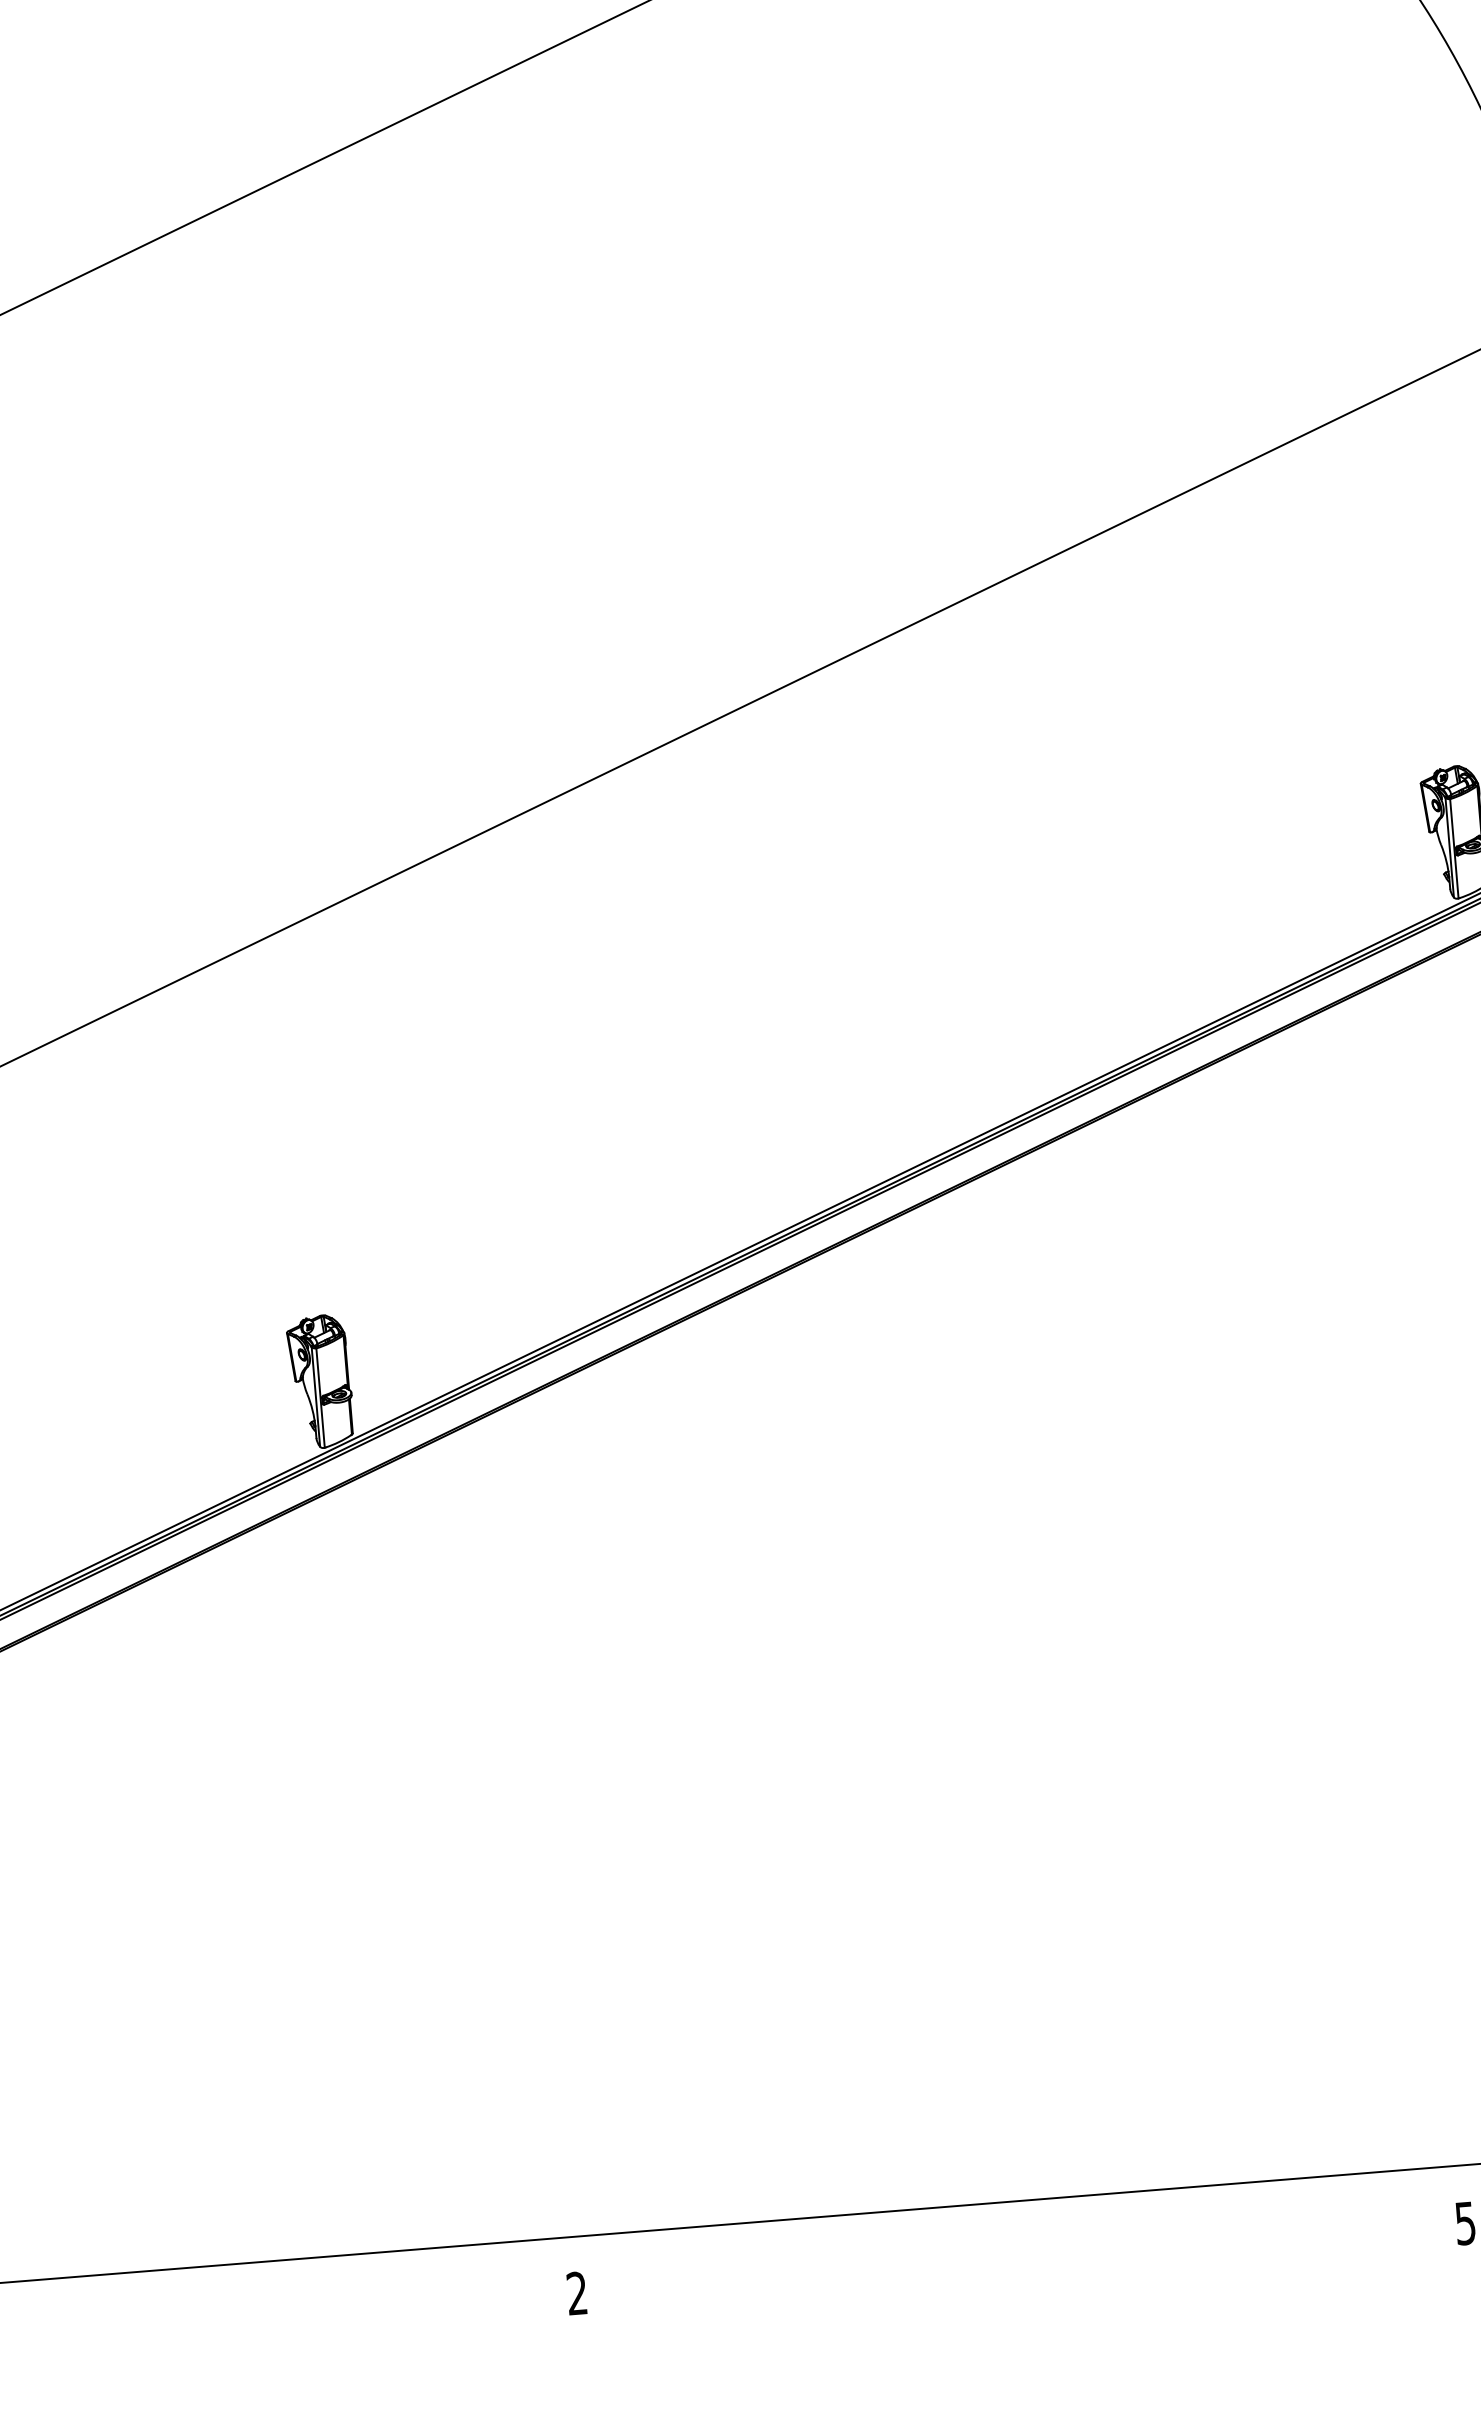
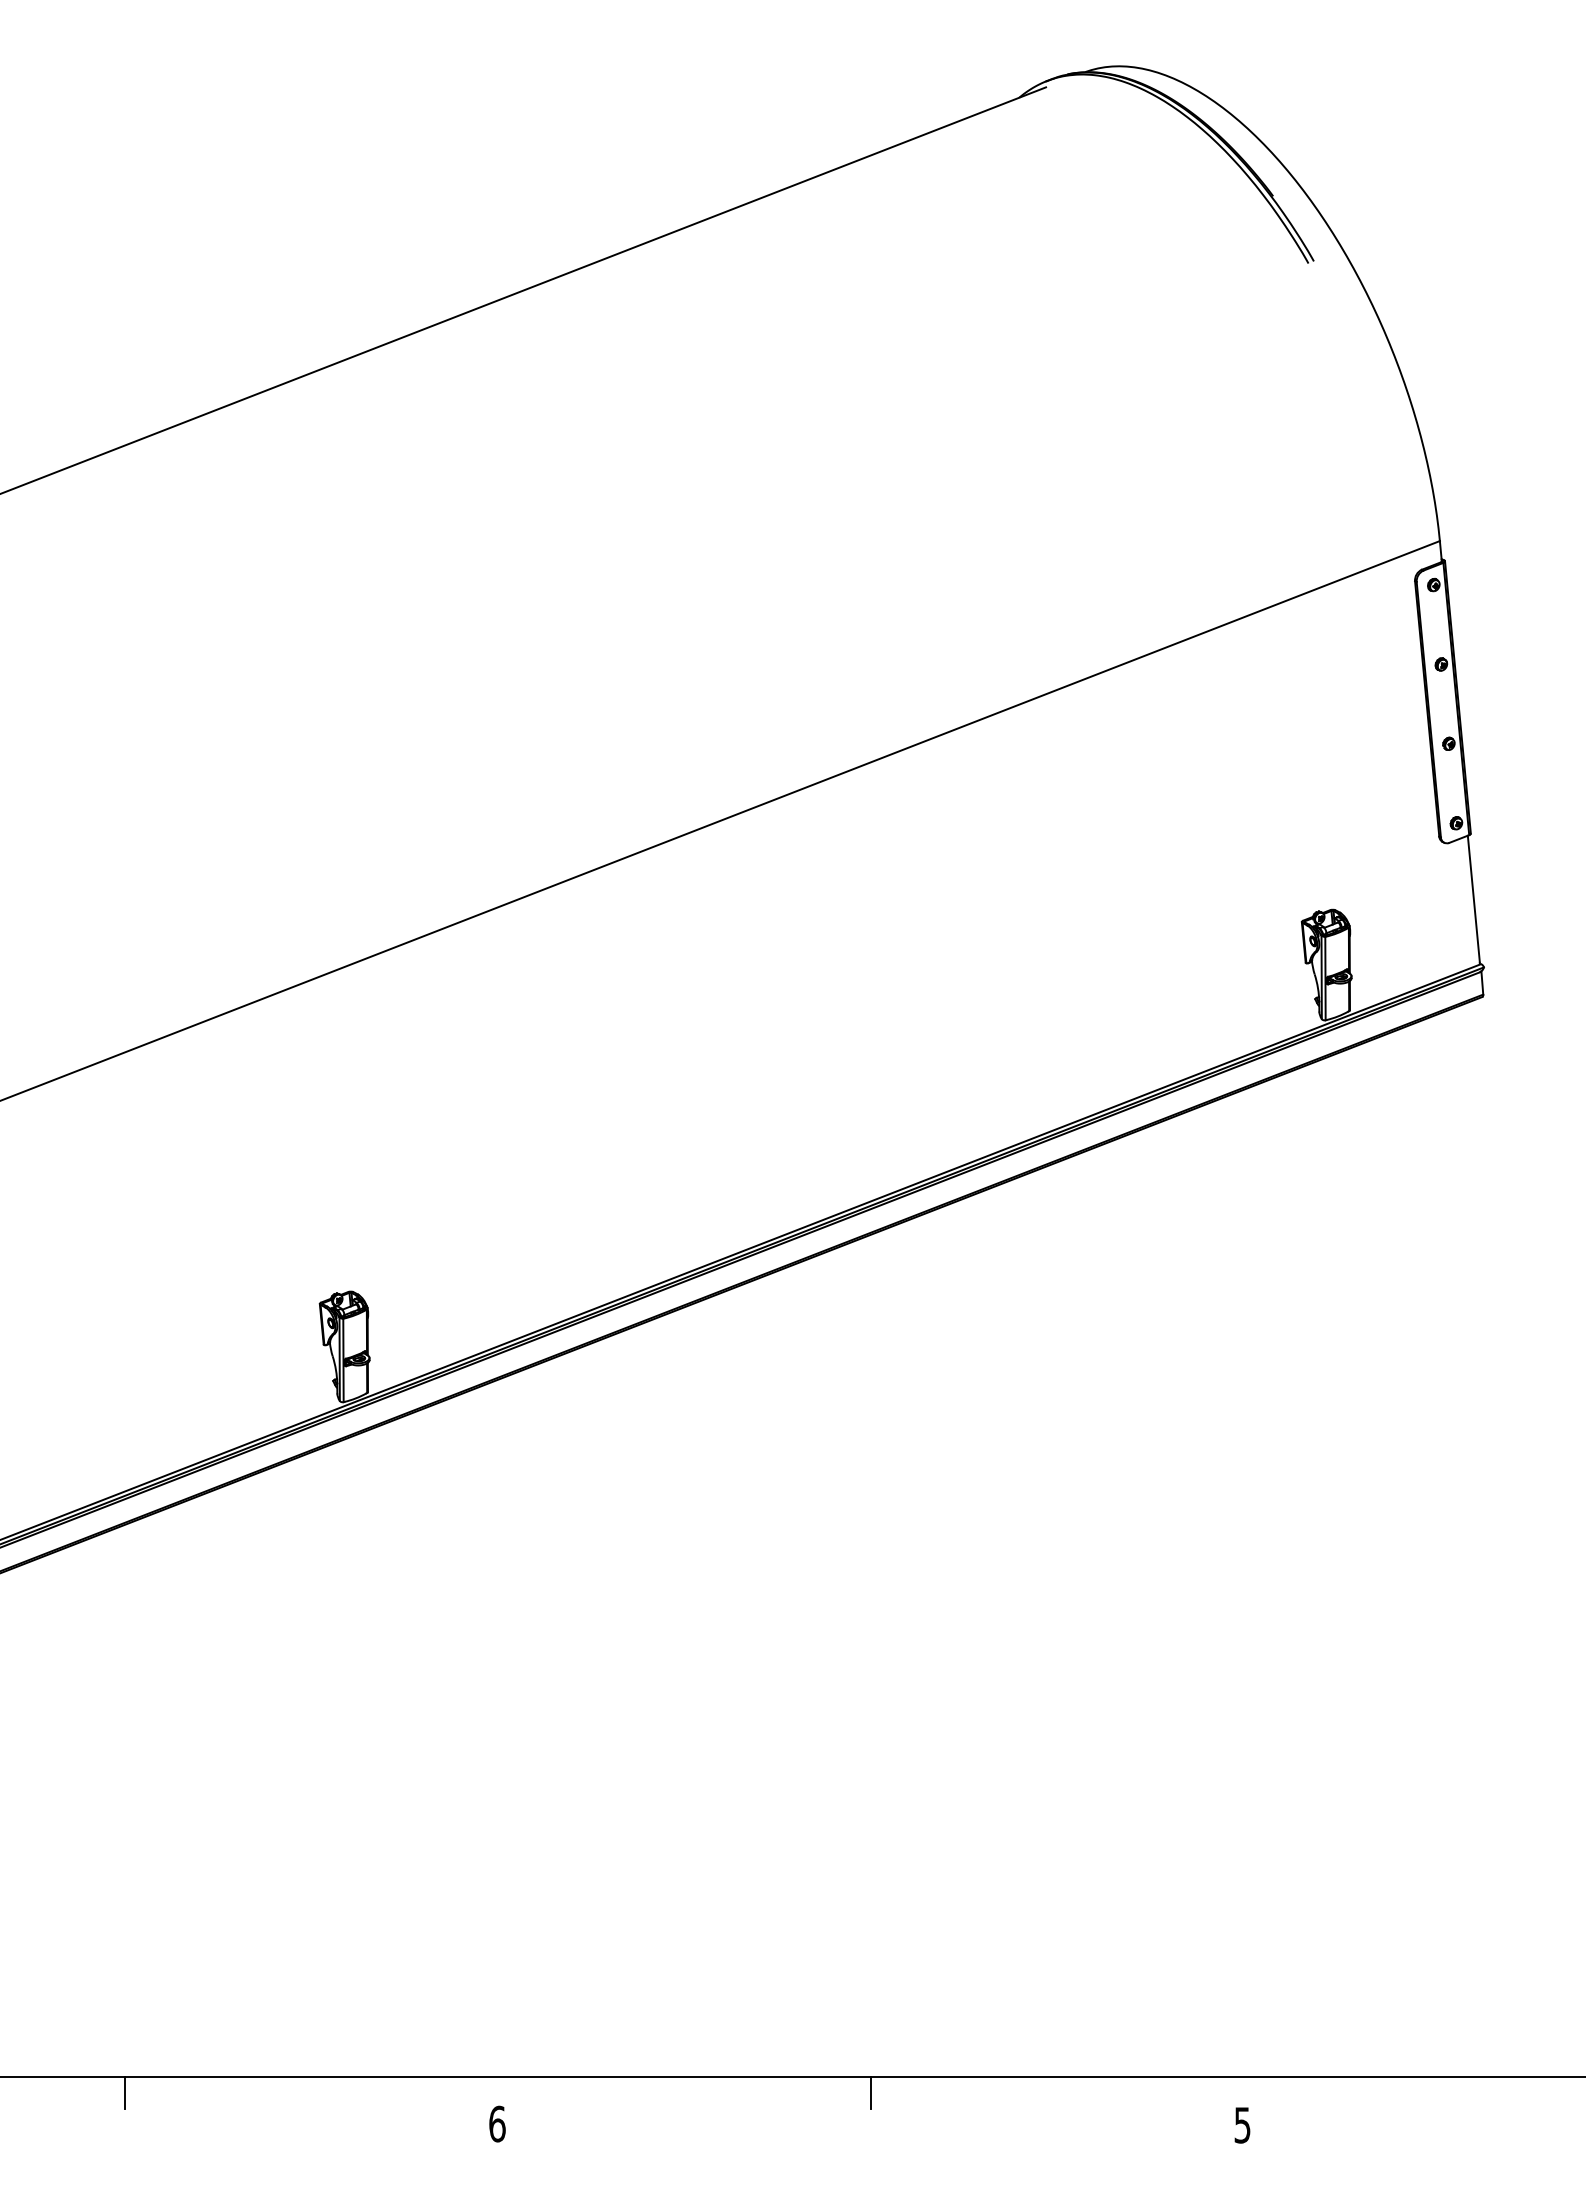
line: (1020, 2219) -> (871, 2092), added
line: (129, 2291) -> (124, 2092), added
text: (577, 2292) -> (497, 2123), 2 -> 6

